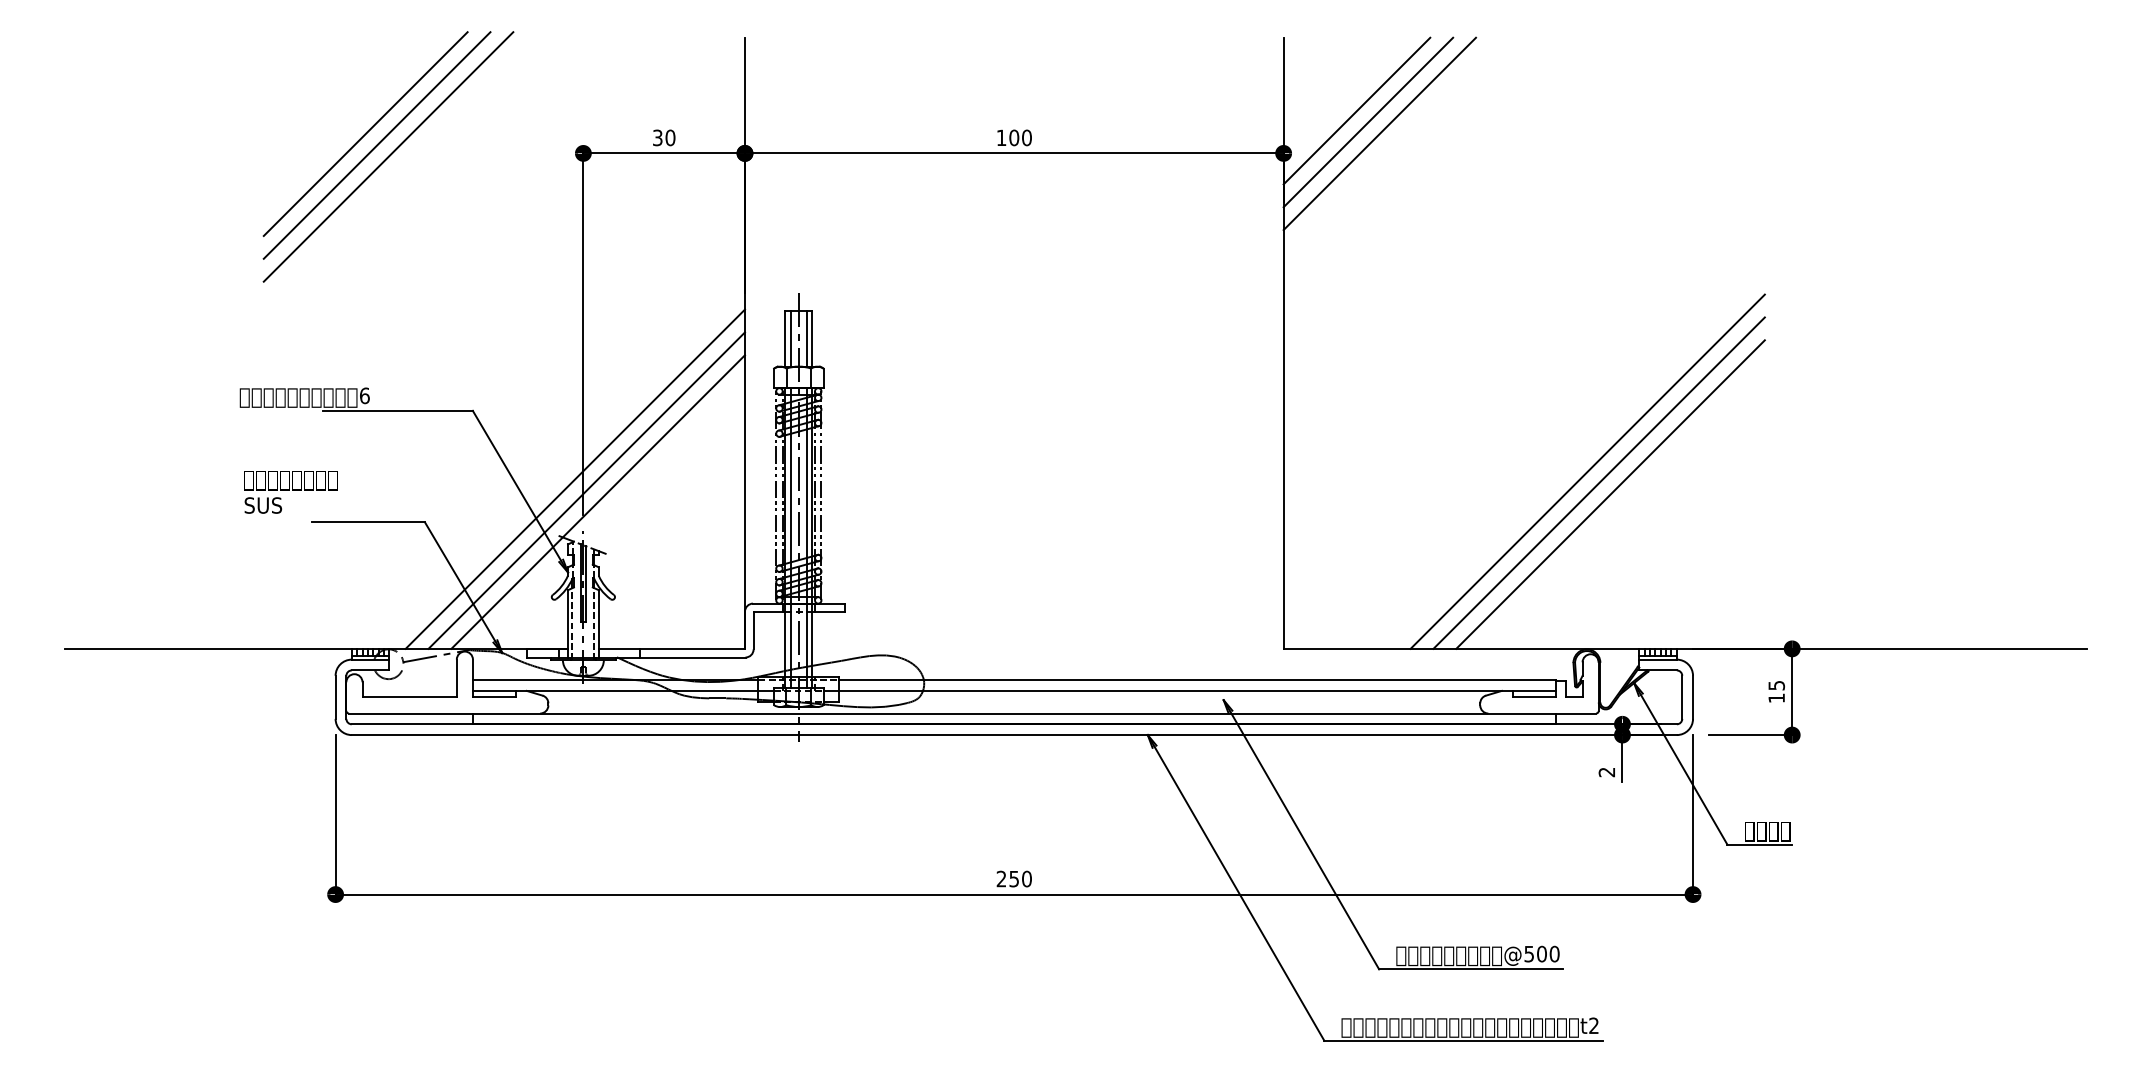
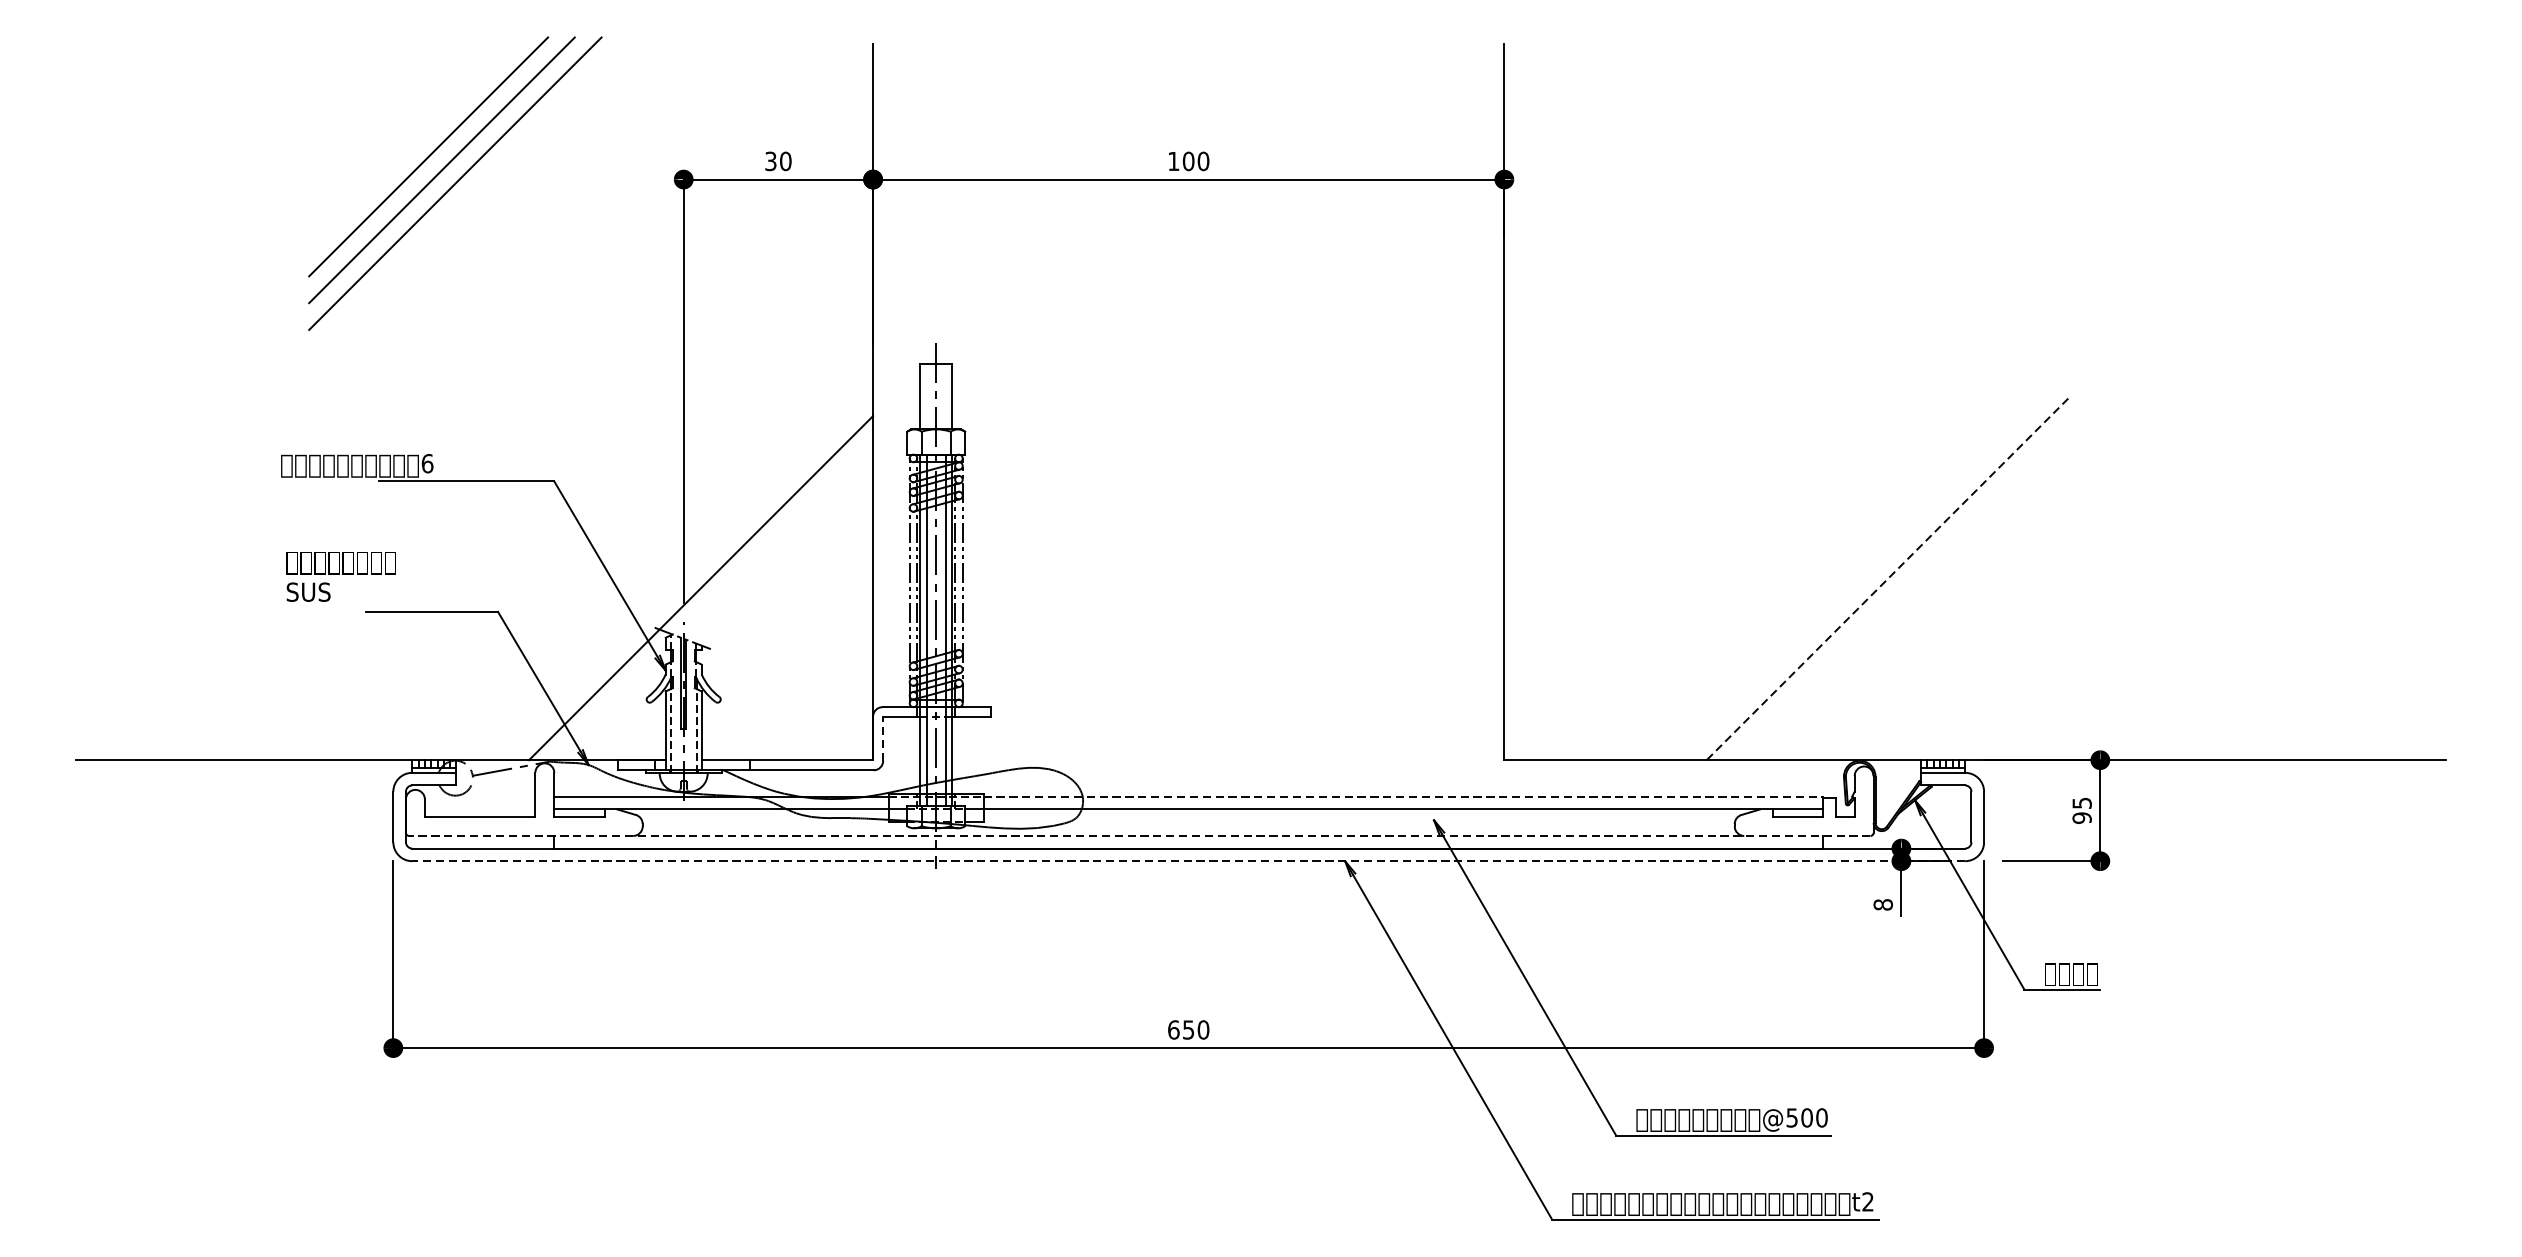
line: (1356, 110) -> (1589, 129), removed
line: (1368, 122) -> (1603, 143), removed
line: (1379, 133) -> (1616, 156), removed
line: (790, 338) -> (926, 396), removed
line: (806, 338) -> (945, 396), removed
line: (1587, 471) -> (1860, 552), removed
line: (574, 478) -> (673, 560), removed
line: (1598, 482) -> (1873, 565), removed
line: (586, 490) -> (687, 574), removed
line: (1610, 494) -> (1887, 579), solid -> dashed
line: (753, 630) -> (883, 738), solid -> dashed
line: (1197, 680) -> (1403, 797), solid -> dashed
text: (1776, 698) -> (2081, 818), 15 -> 95
line: (972, 713) -> (1139, 835), solid -> dashed
line: (1014, 735) -> (1188, 861), solid -> dashed
text: (1606, 772) -> (1882, 905), 2 -> 8
text: (1001, 878) -> (1173, 1029), 250 -> 650

